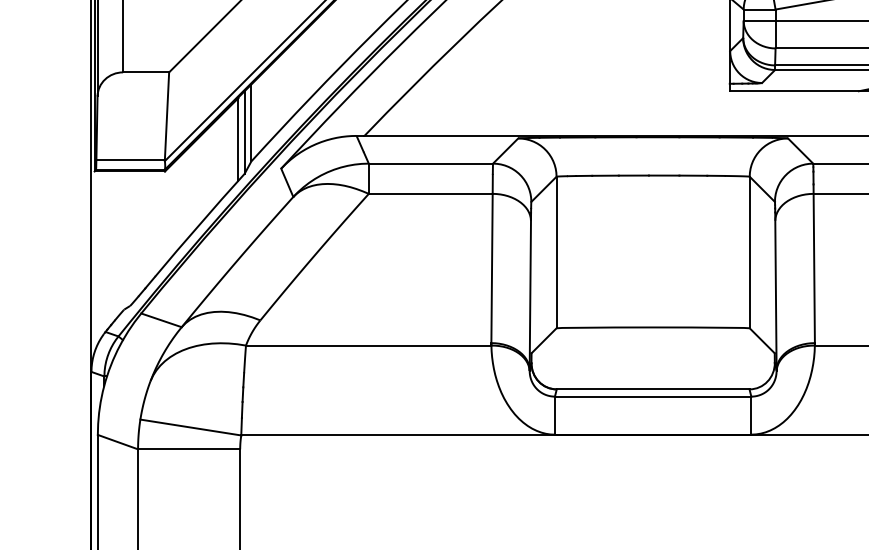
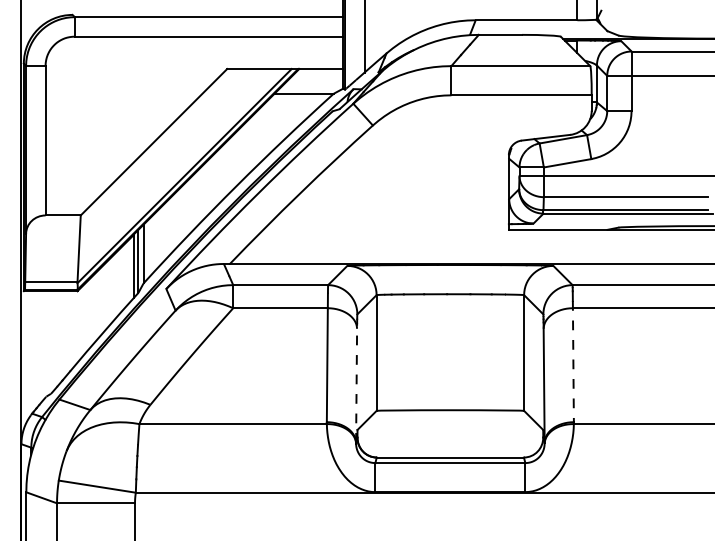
line: (814, 263) -> (573, 361), solid -> dashed
line: (530, 291) -> (356, 382), solid -> dashed

